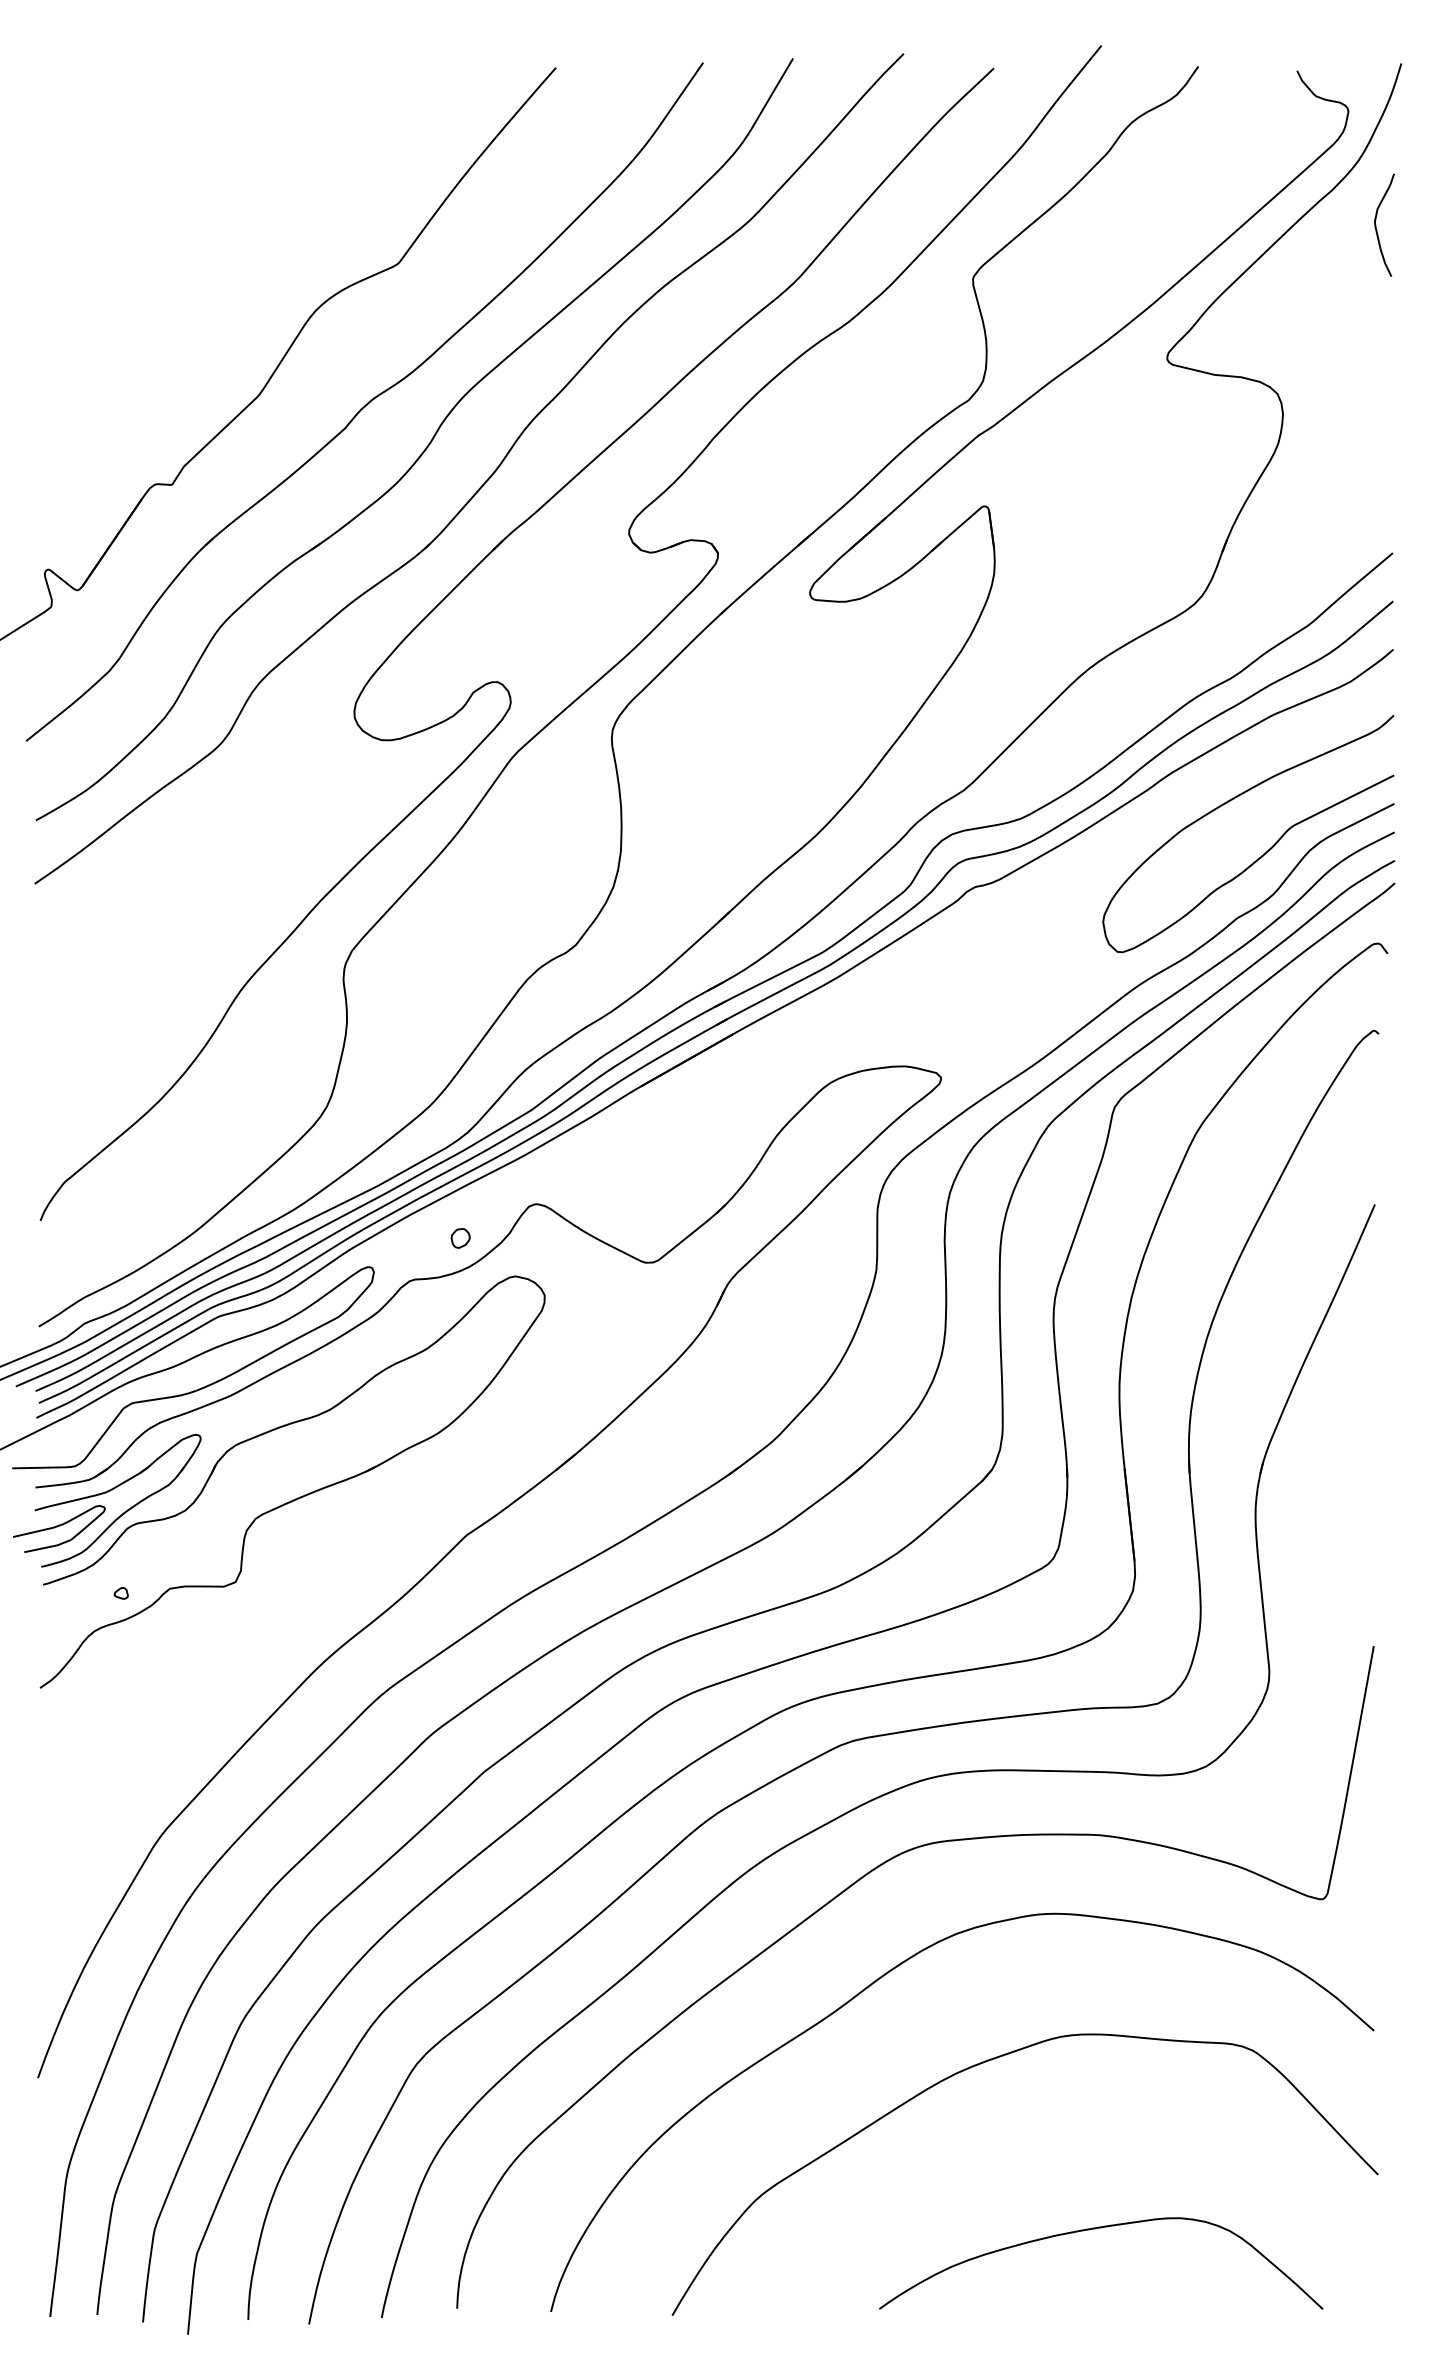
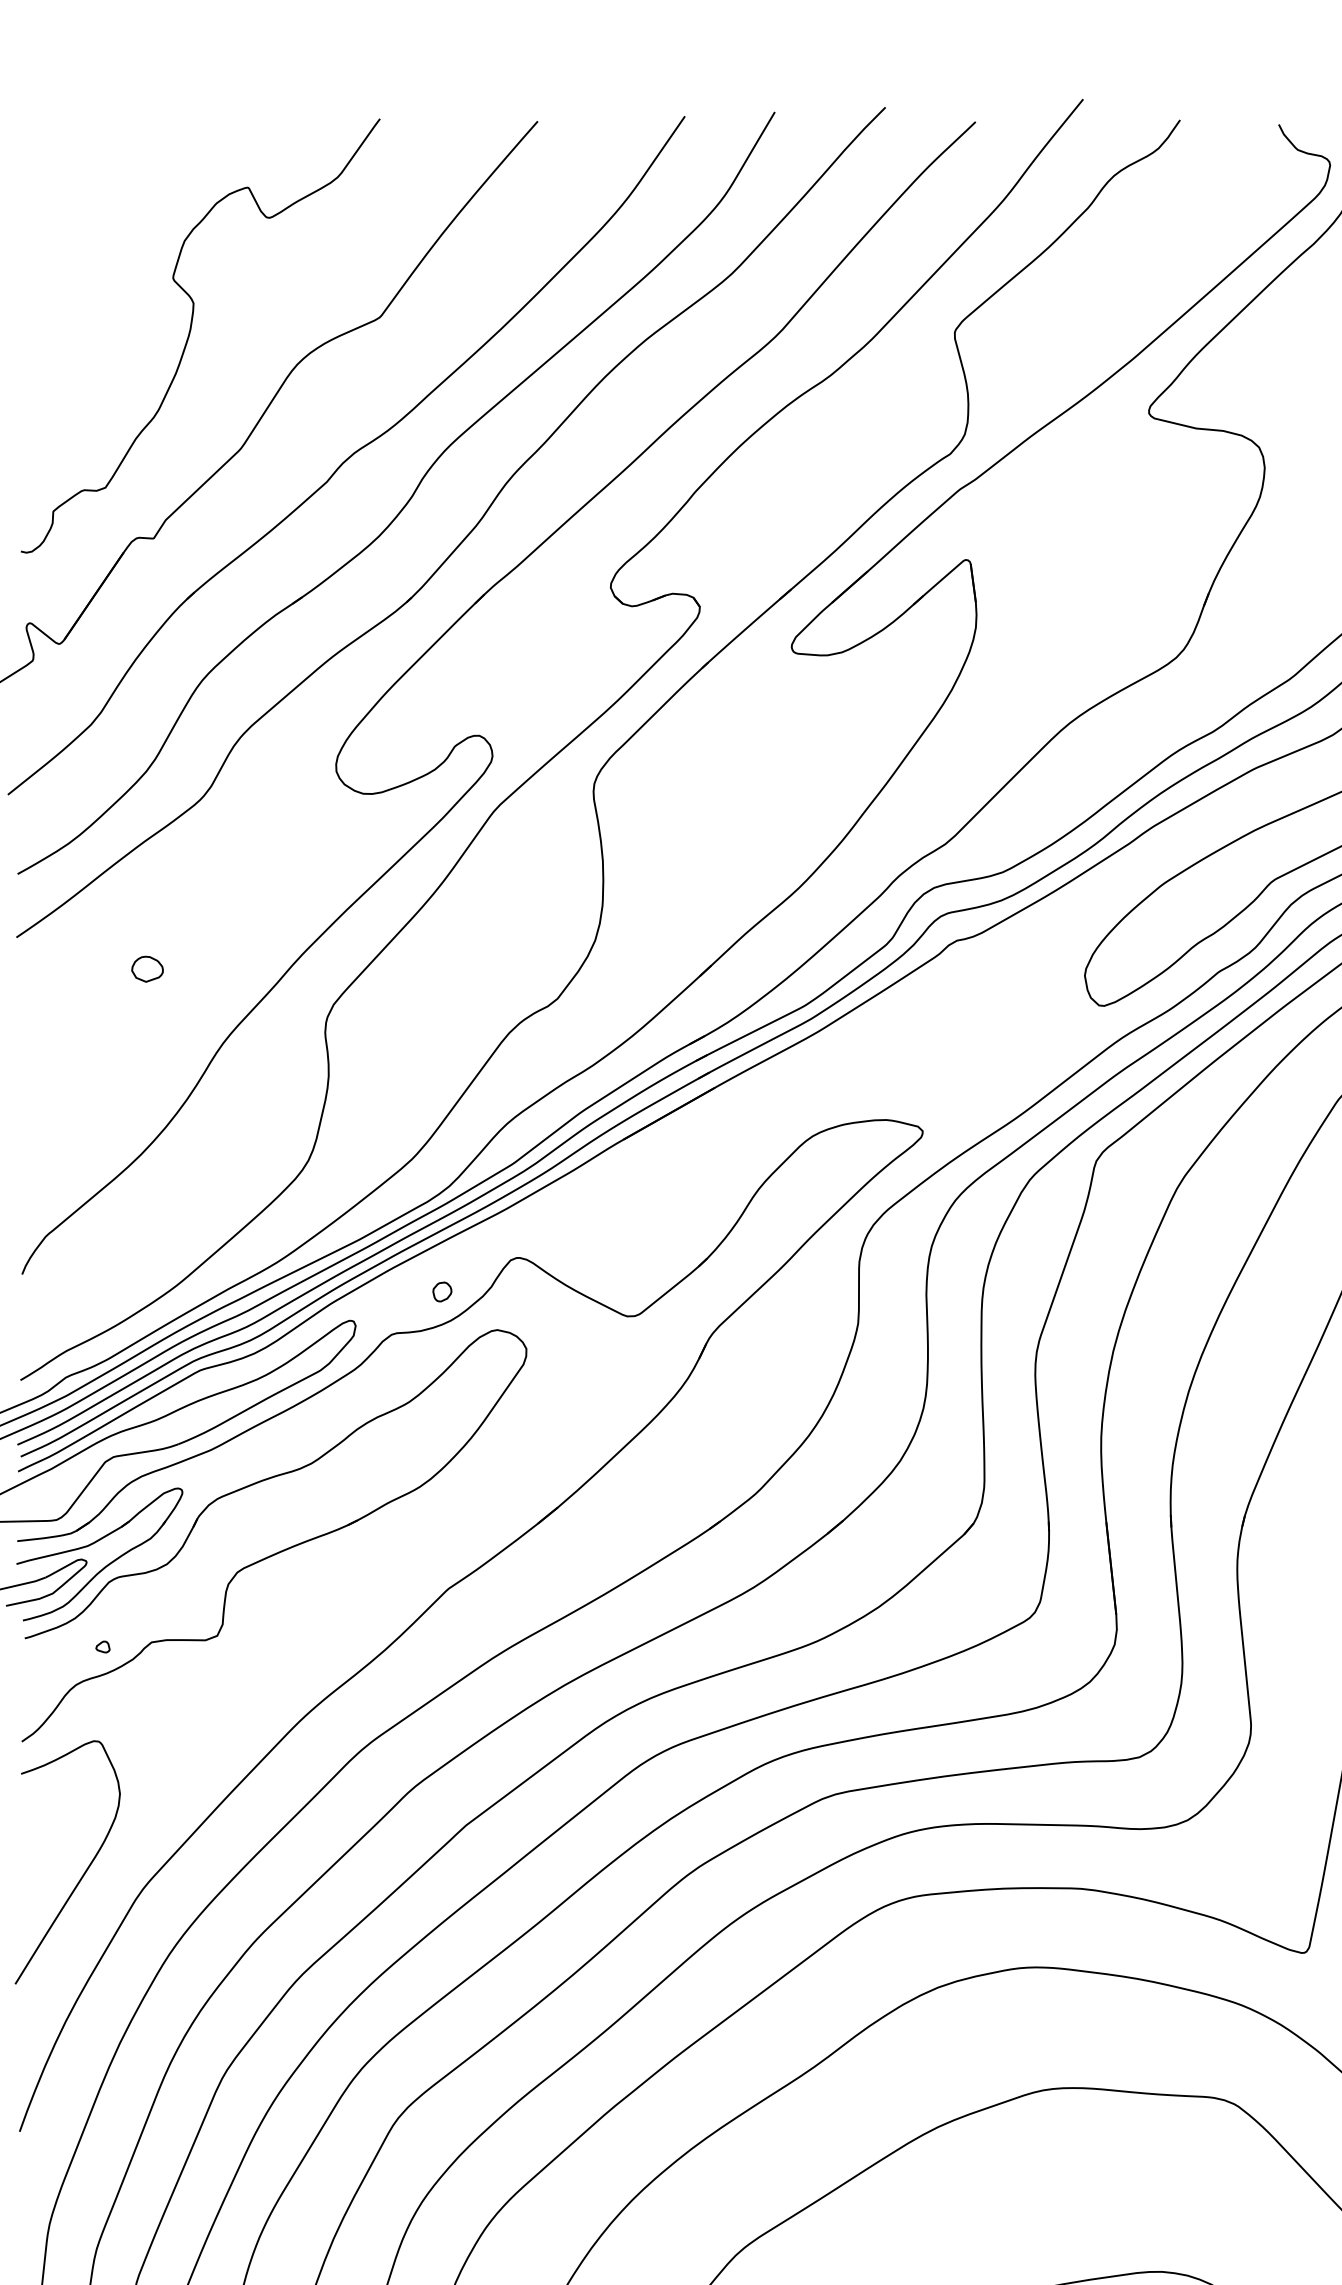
curve: (209, 277) -> (191, 331), added
part: (165, 915) -> (147, 969), added
curve: (102, 1818) -> (84, 1872), added

